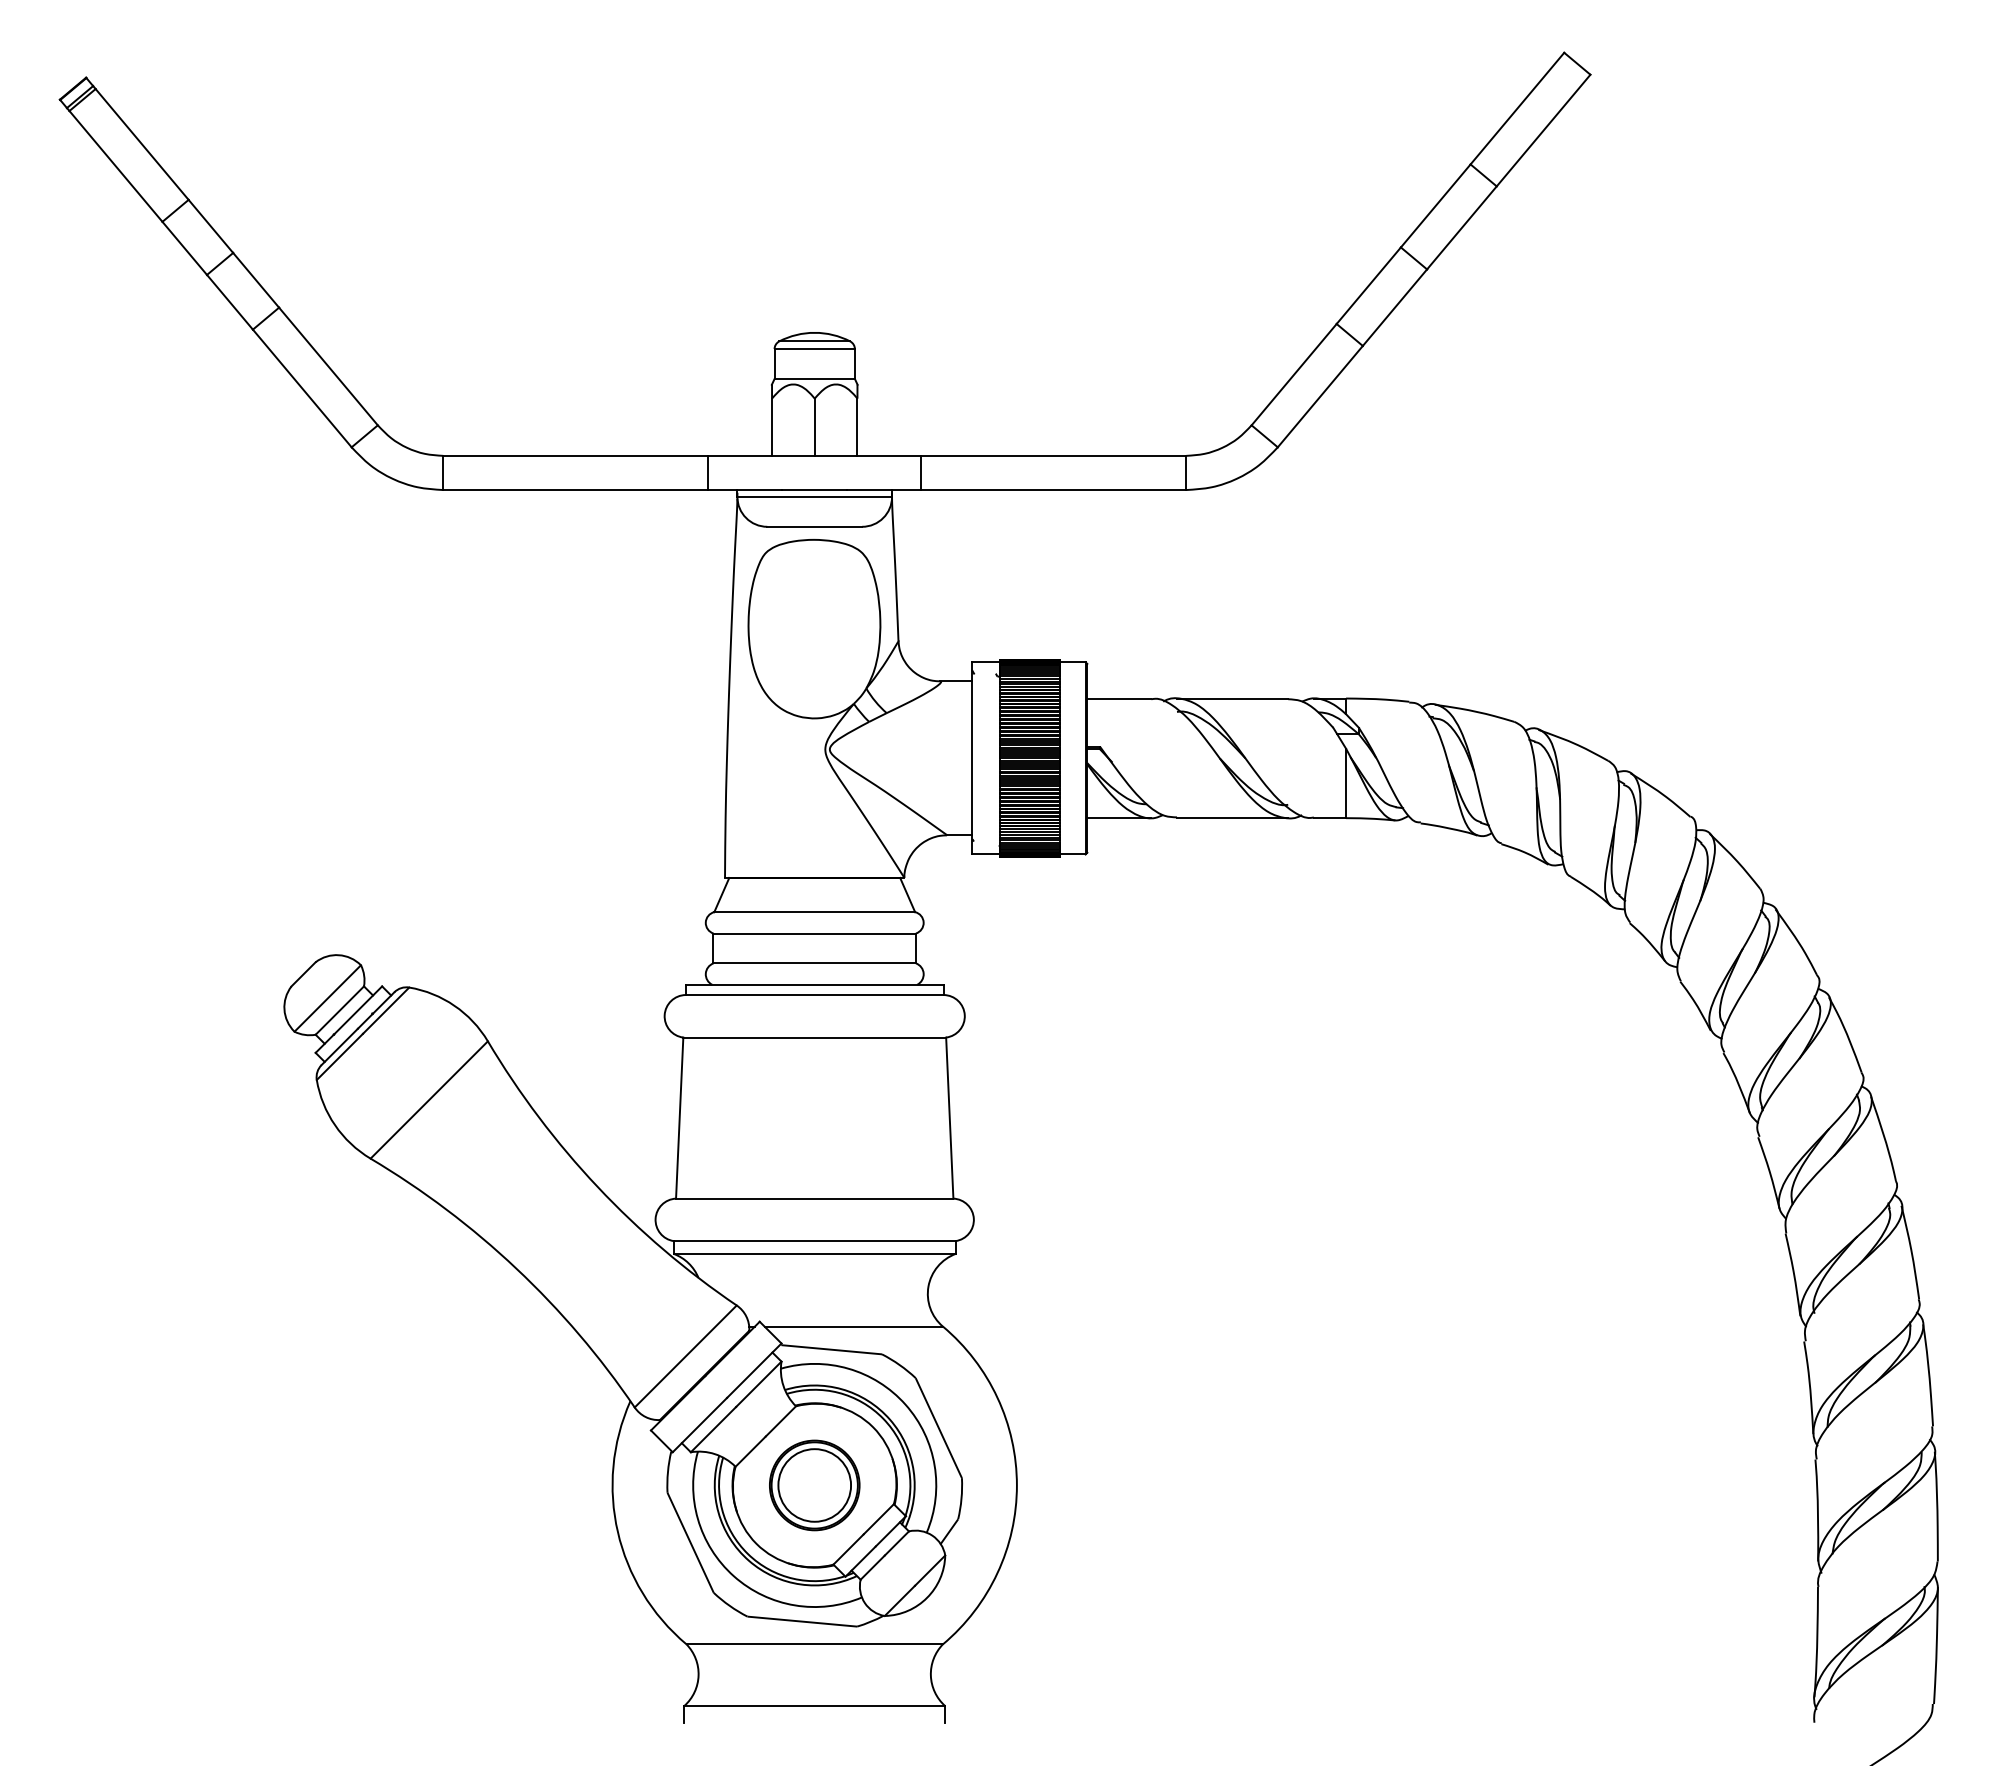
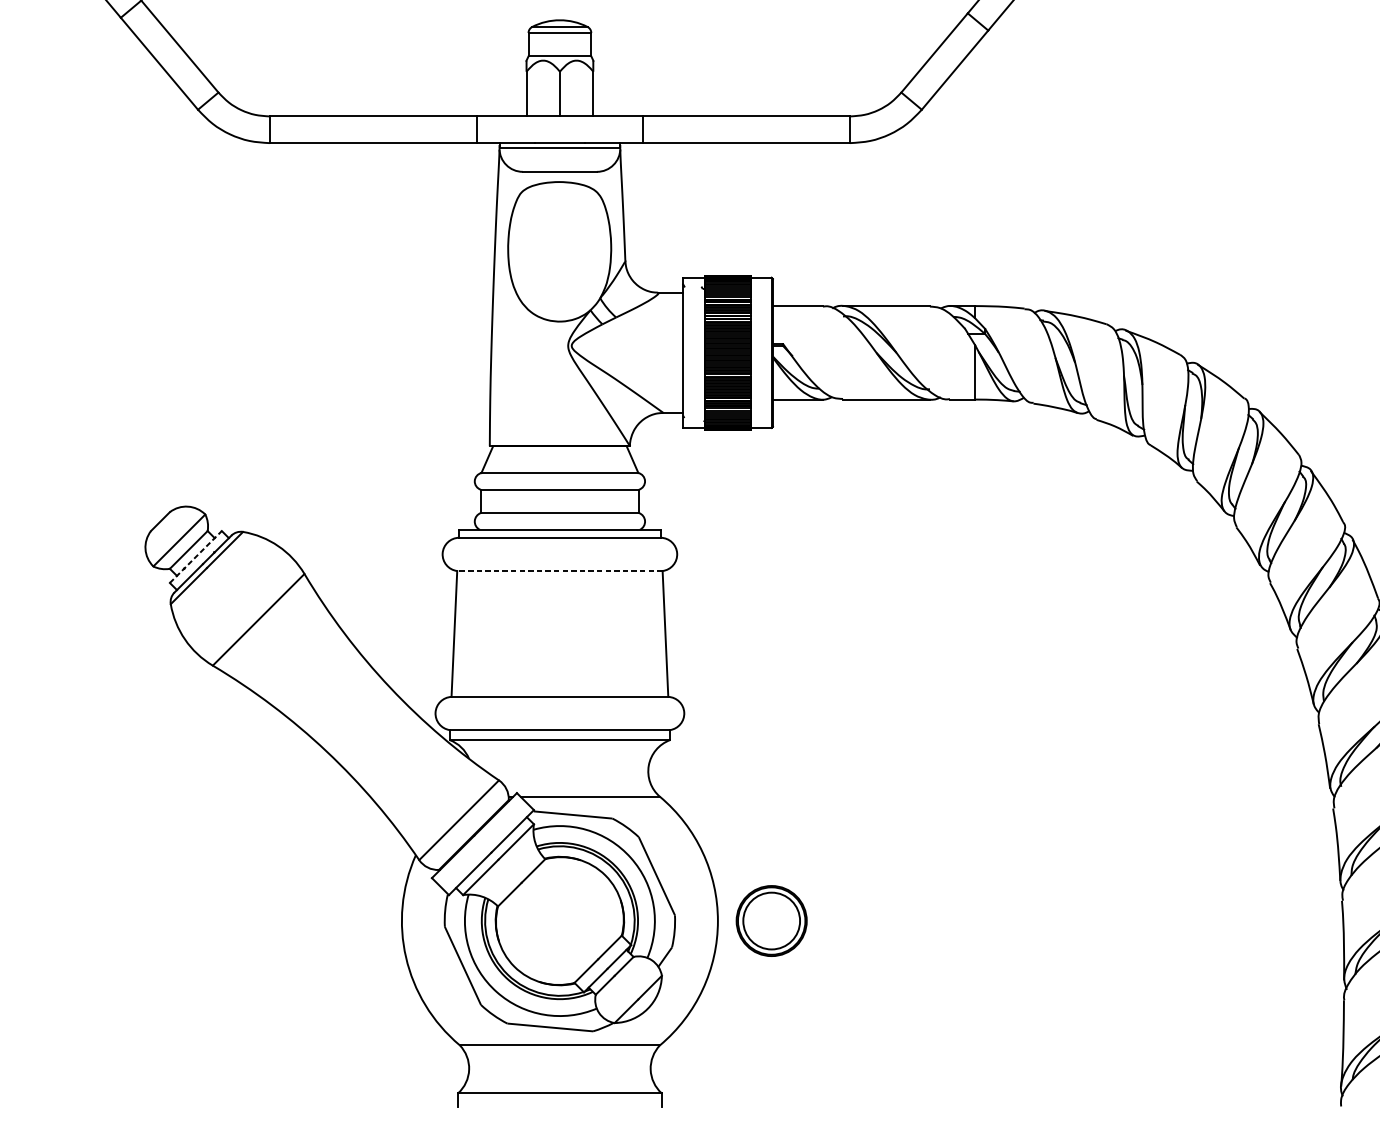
line: (348, 1019) -> (195, 556), solid -> dashed
line: (814, 1037) -> (559, 570), solid -> dashed
part: (814, 1485) -> (771, 921), moved

